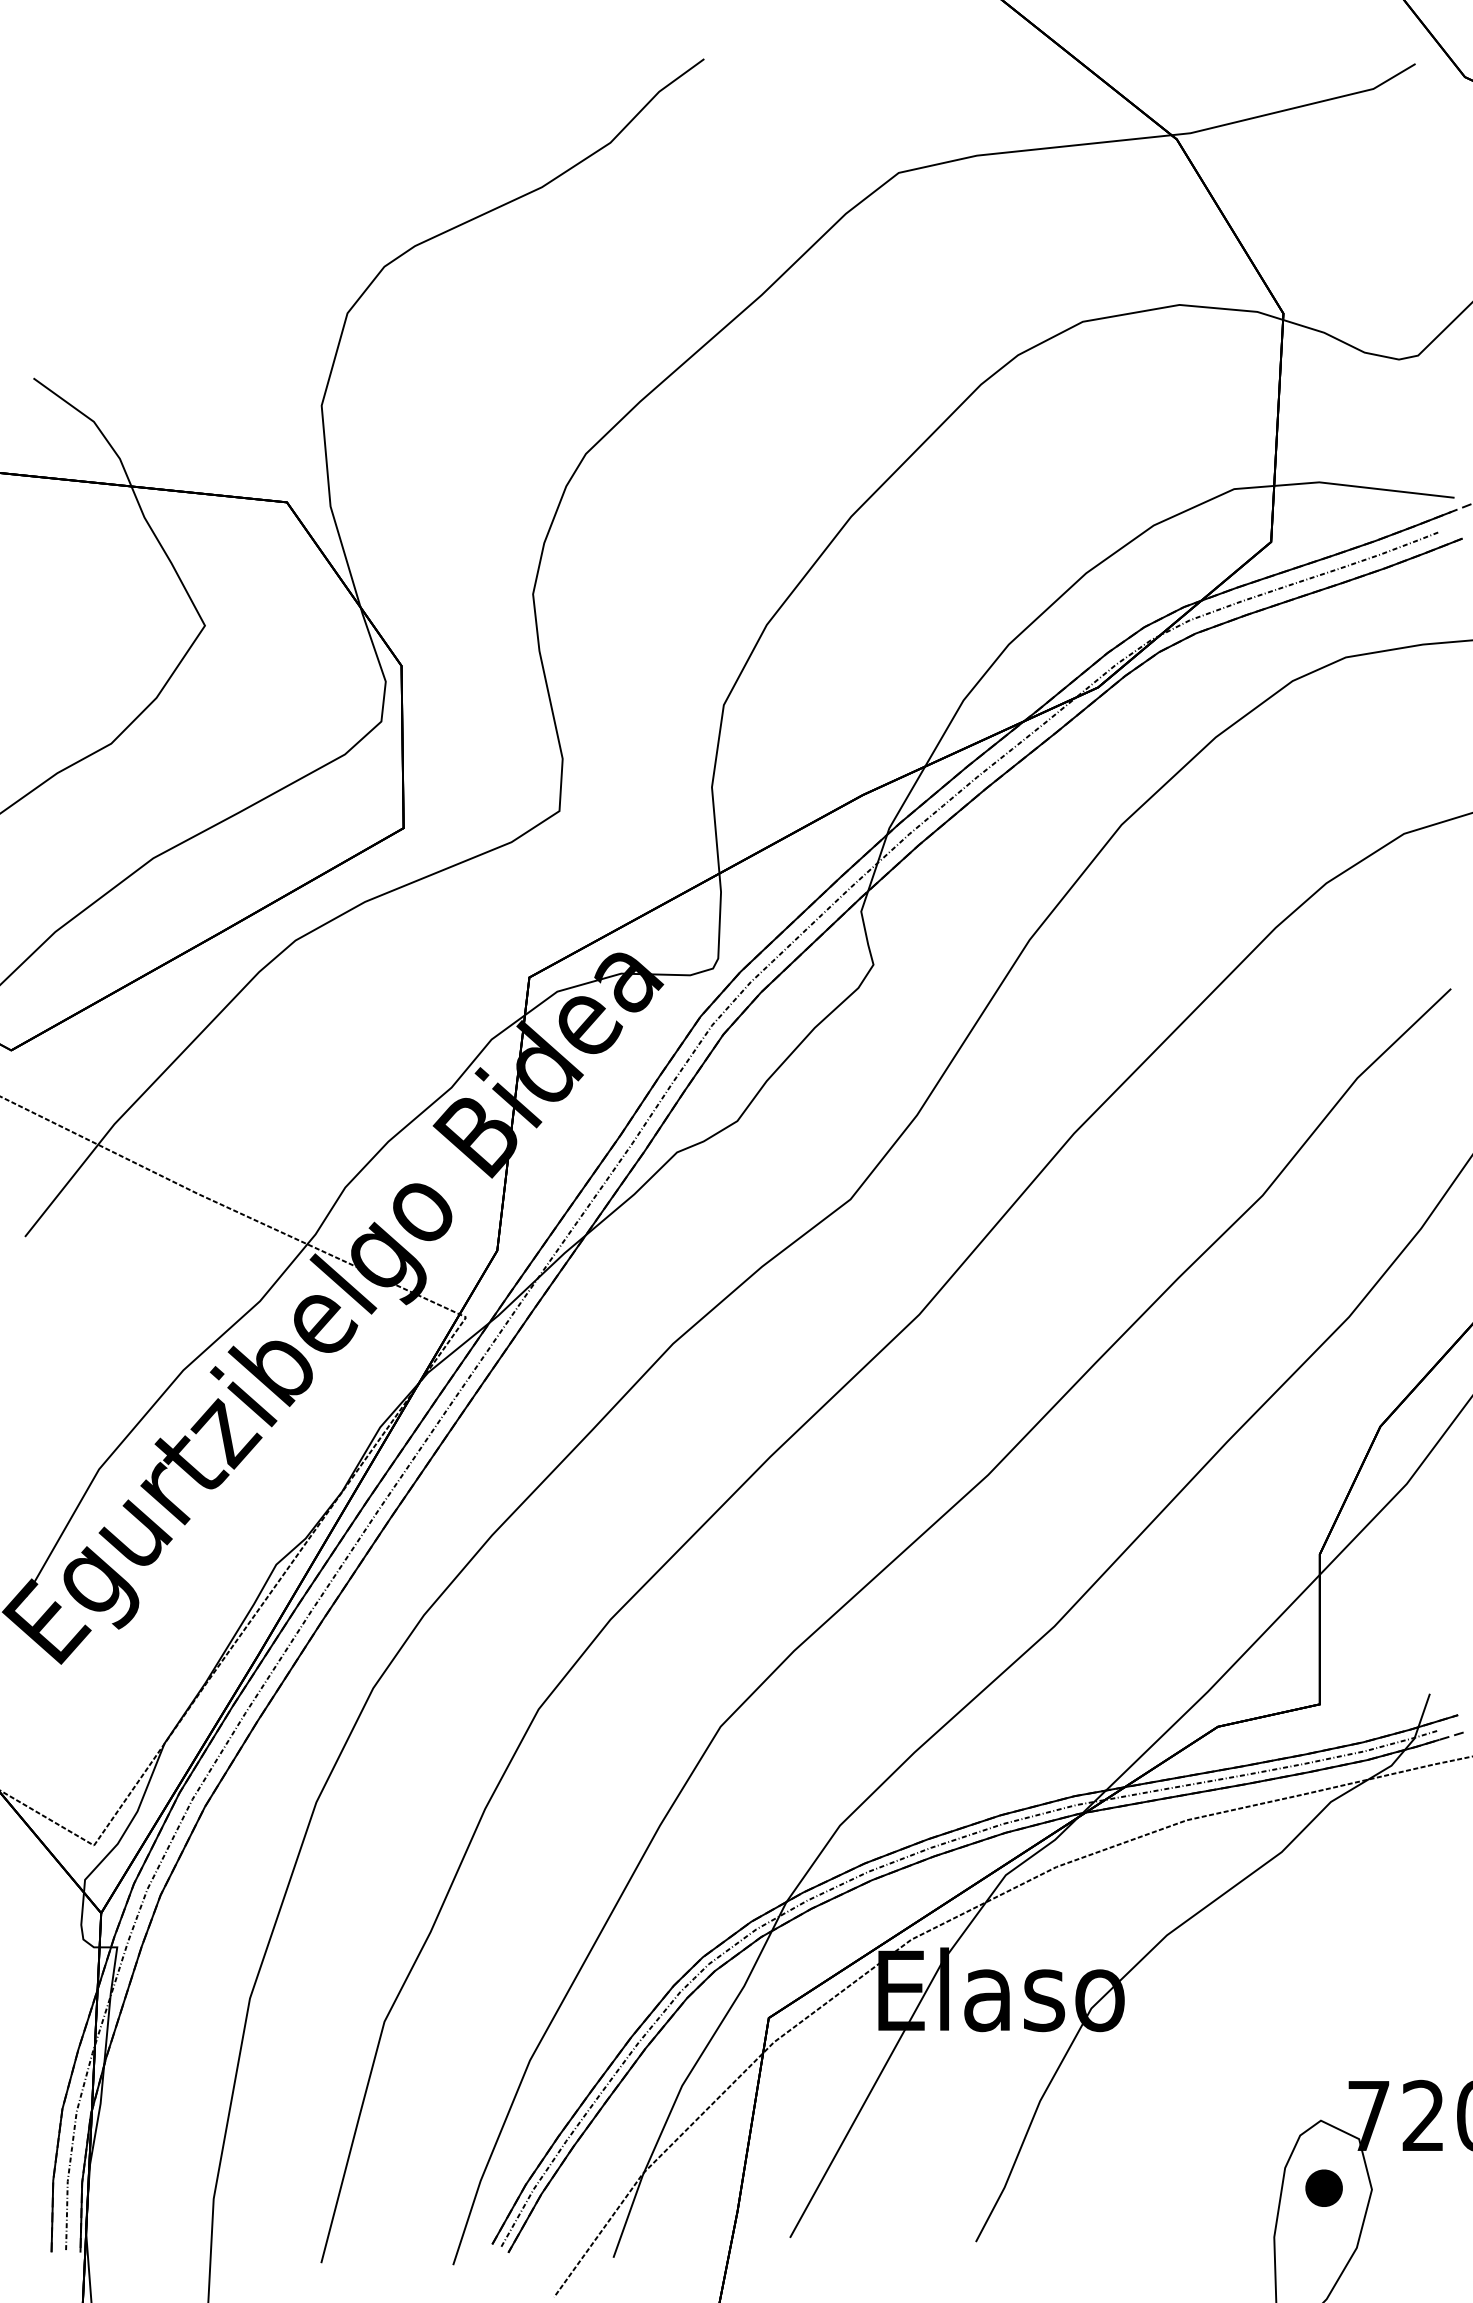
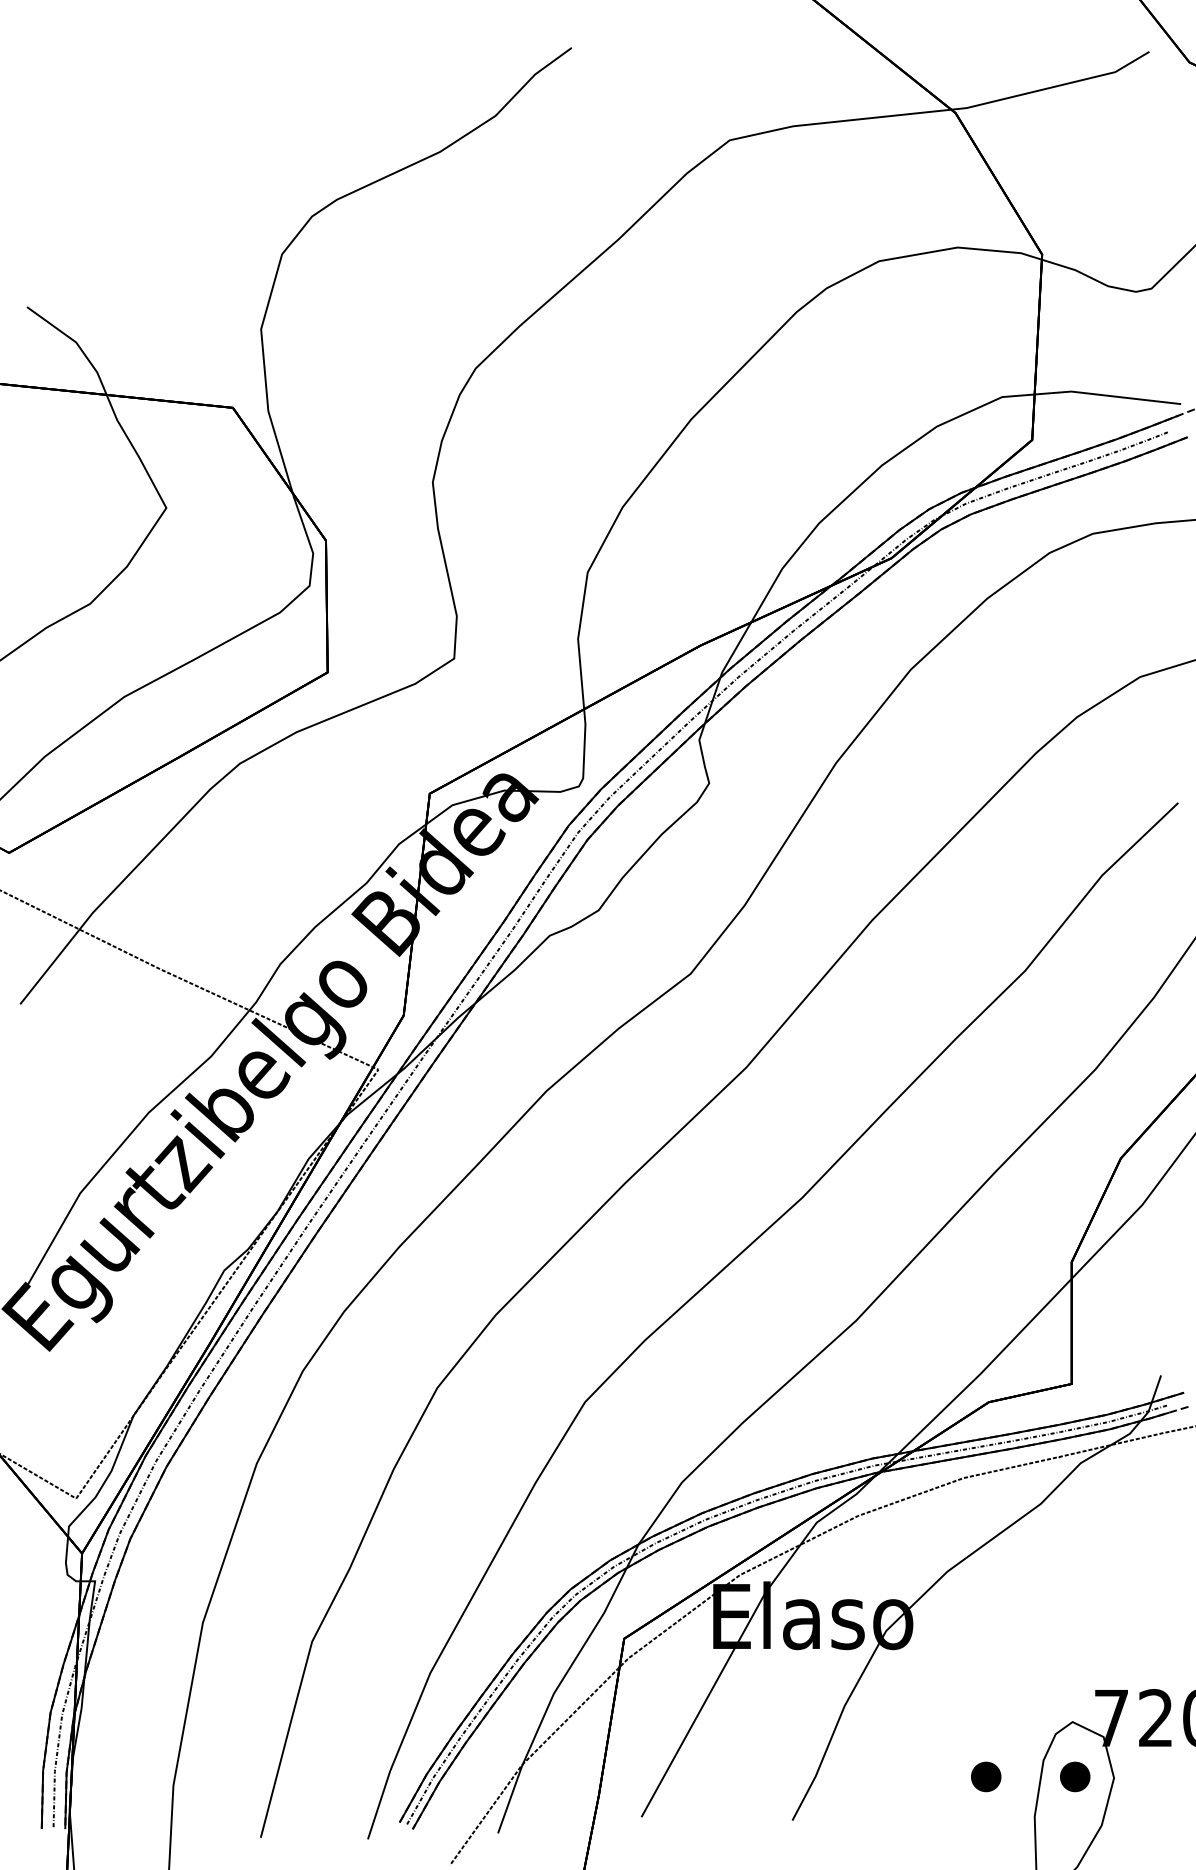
part: (1214, 2187) -> (986, 1776), added

